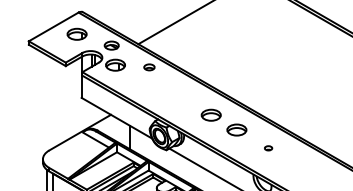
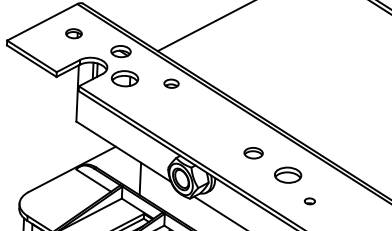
part: (76, 33) -> (73, 32), size x0.6
part: (210, 114) -> (252, 152), size x0.7
part: (268, 148) -> (309, 201), moved

